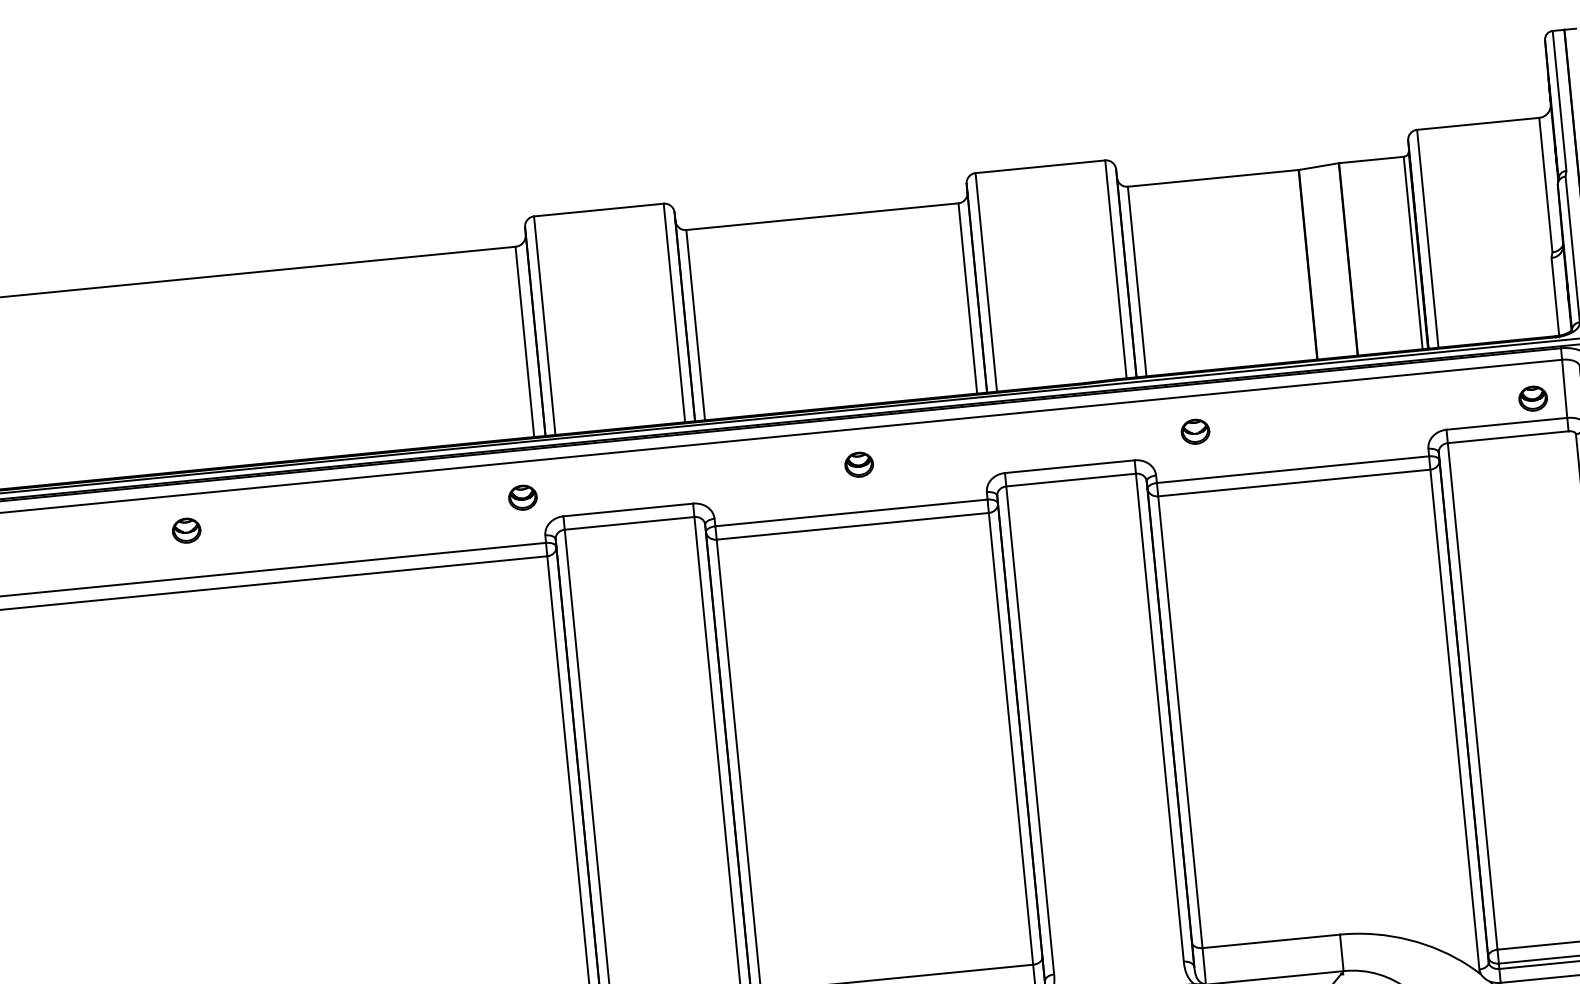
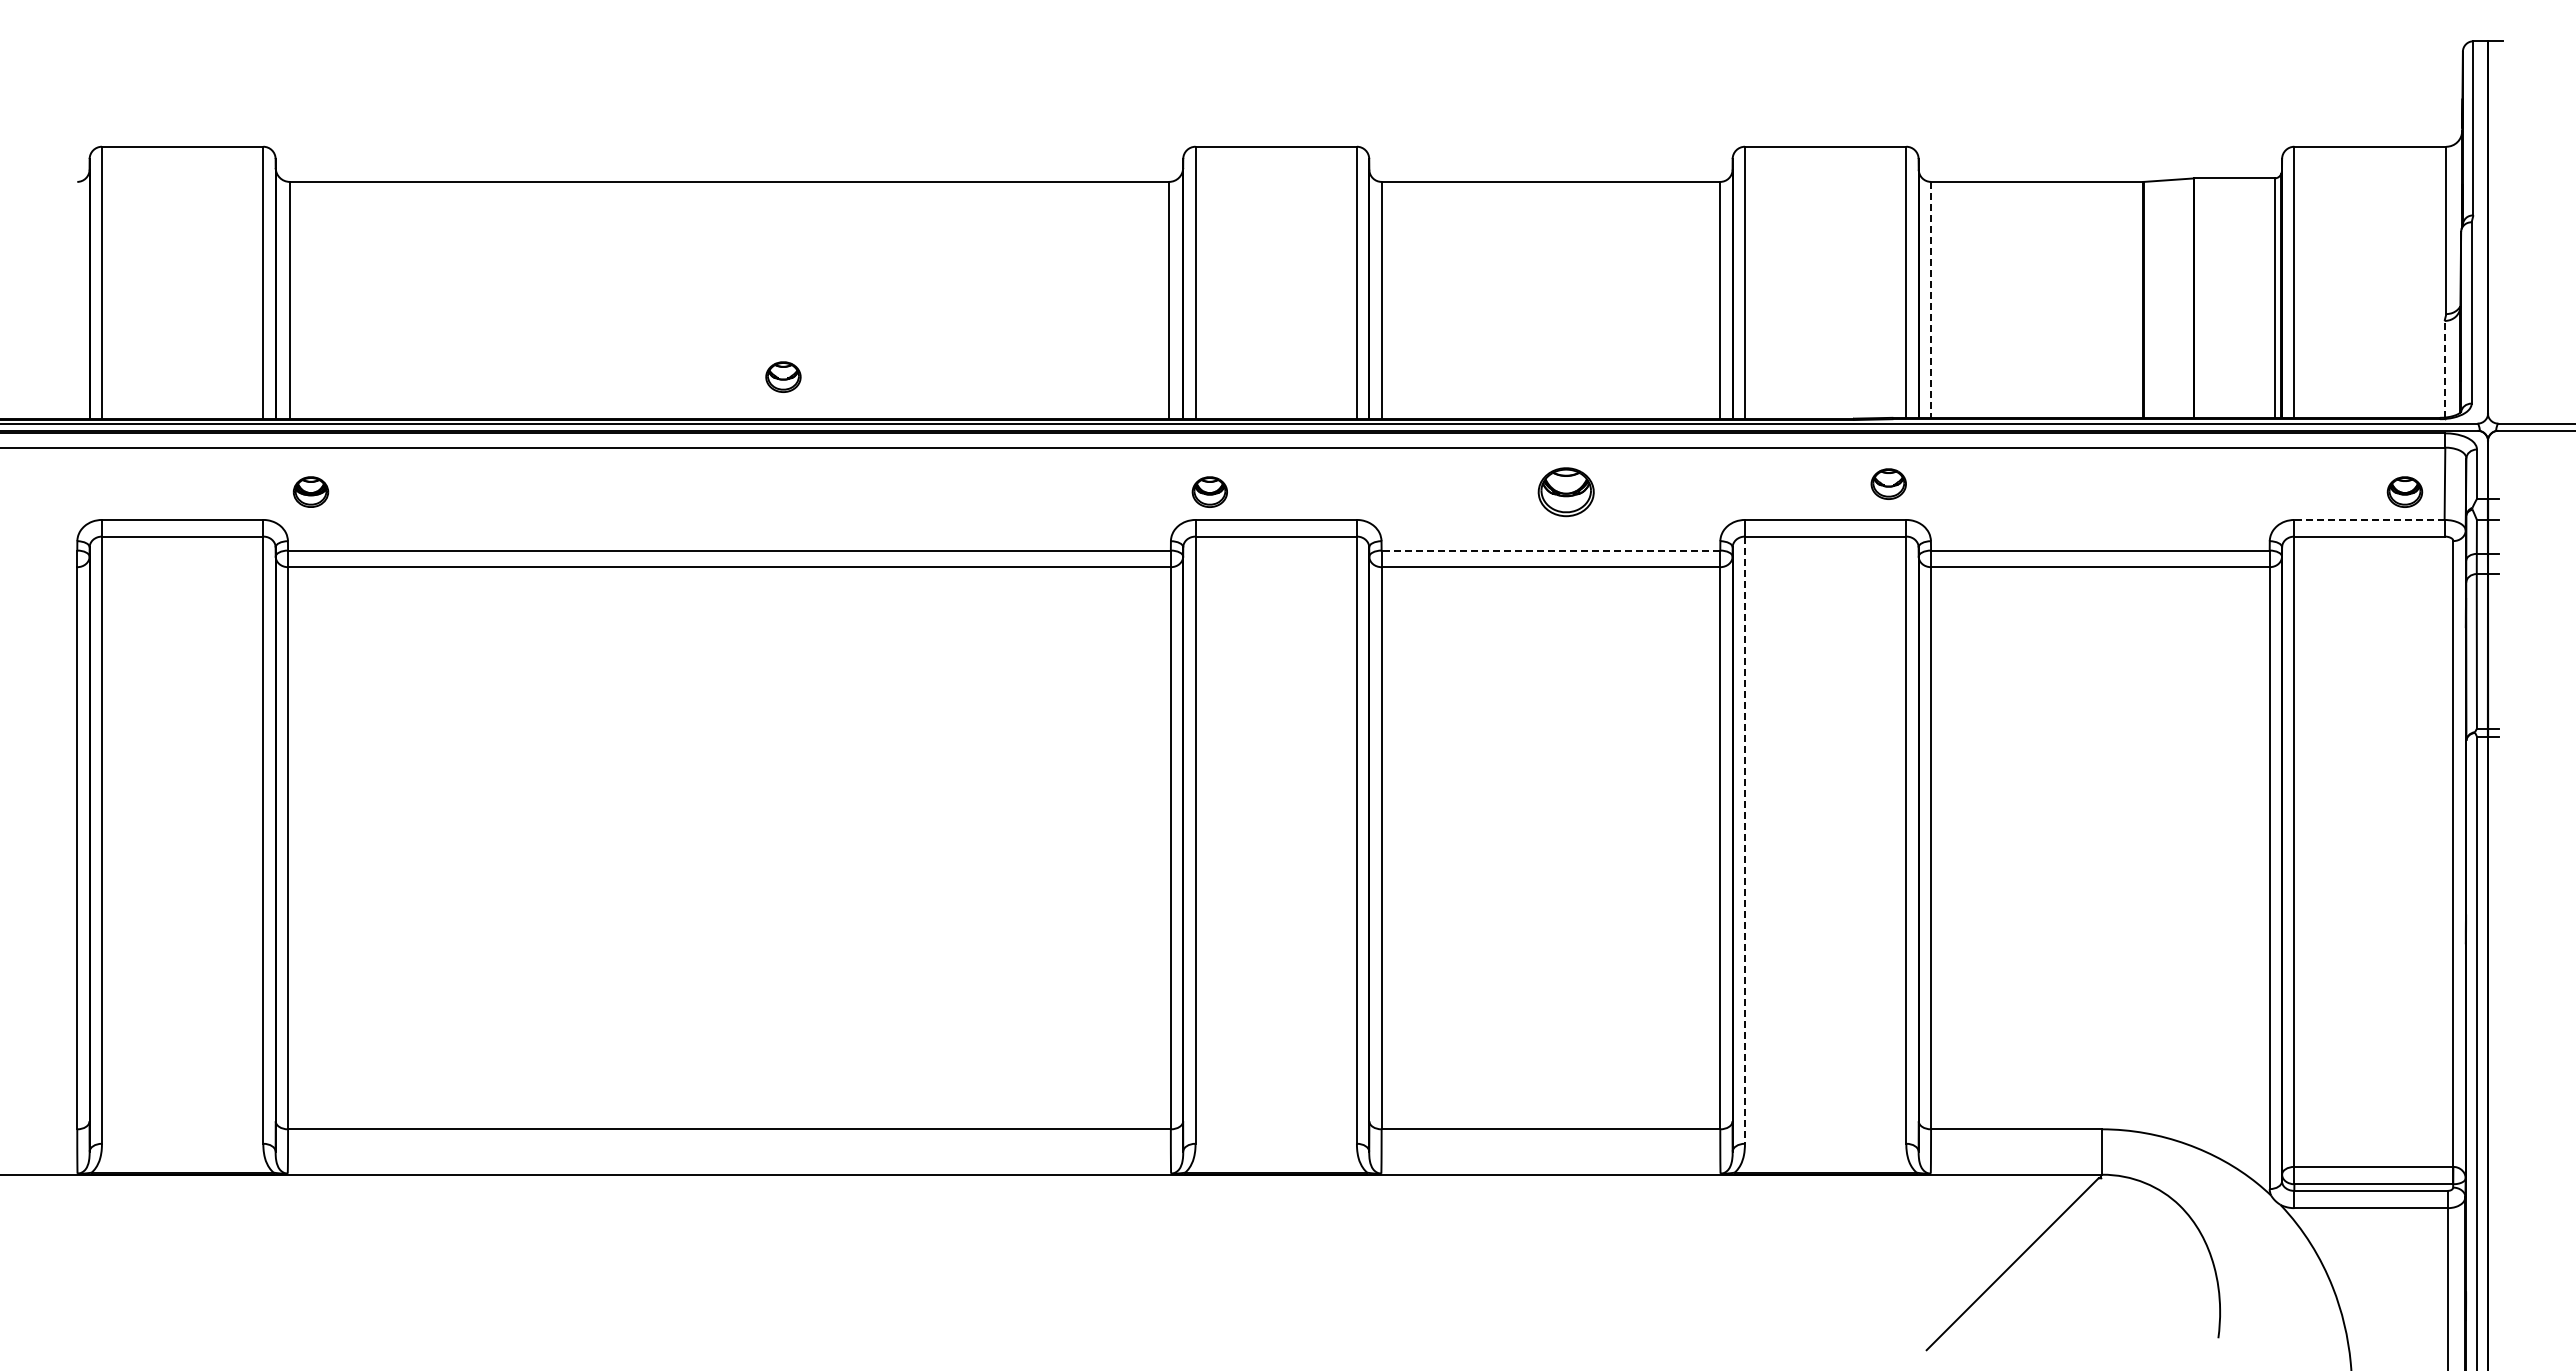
line: (1137, 281) -> (1931, 299), solid -> dashed
line: (1555, 296) -> (2444, 368), solid -> dashed
line: (1506, 423) -> (2369, 519), solid -> dashed
part: (1195, 431) -> (1888, 483), moved
part: (859, 464) -> (1566, 491), size x1.6
part: (522, 497) -> (1209, 491), moved
line: (851, 512) -> (1550, 550), solid -> dashed
part: (186, 530) -> (783, 376), moved
line: (1029, 730) -> (1744, 840), solid -> dashed

